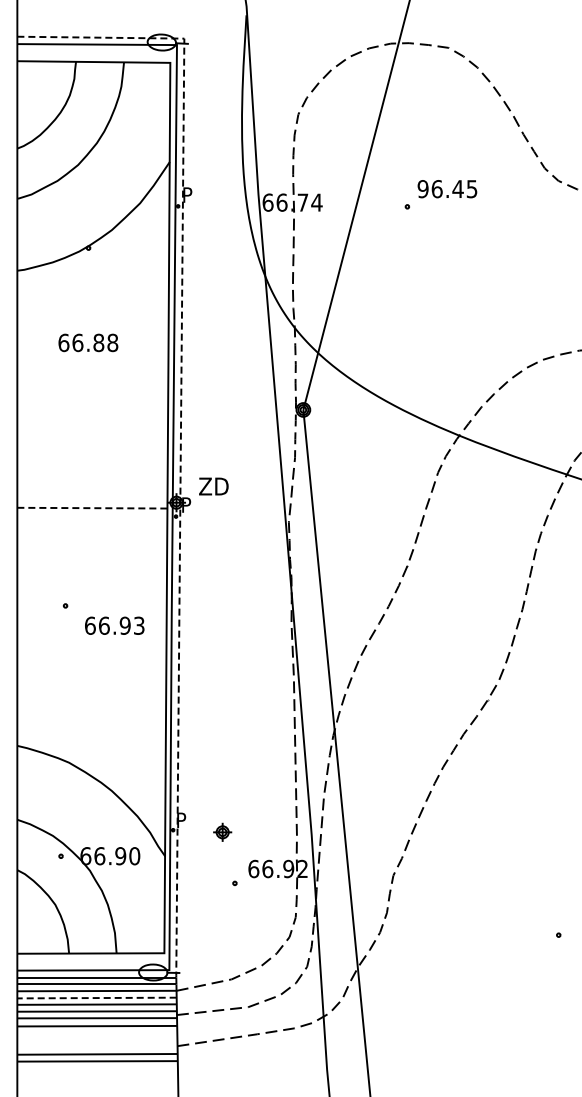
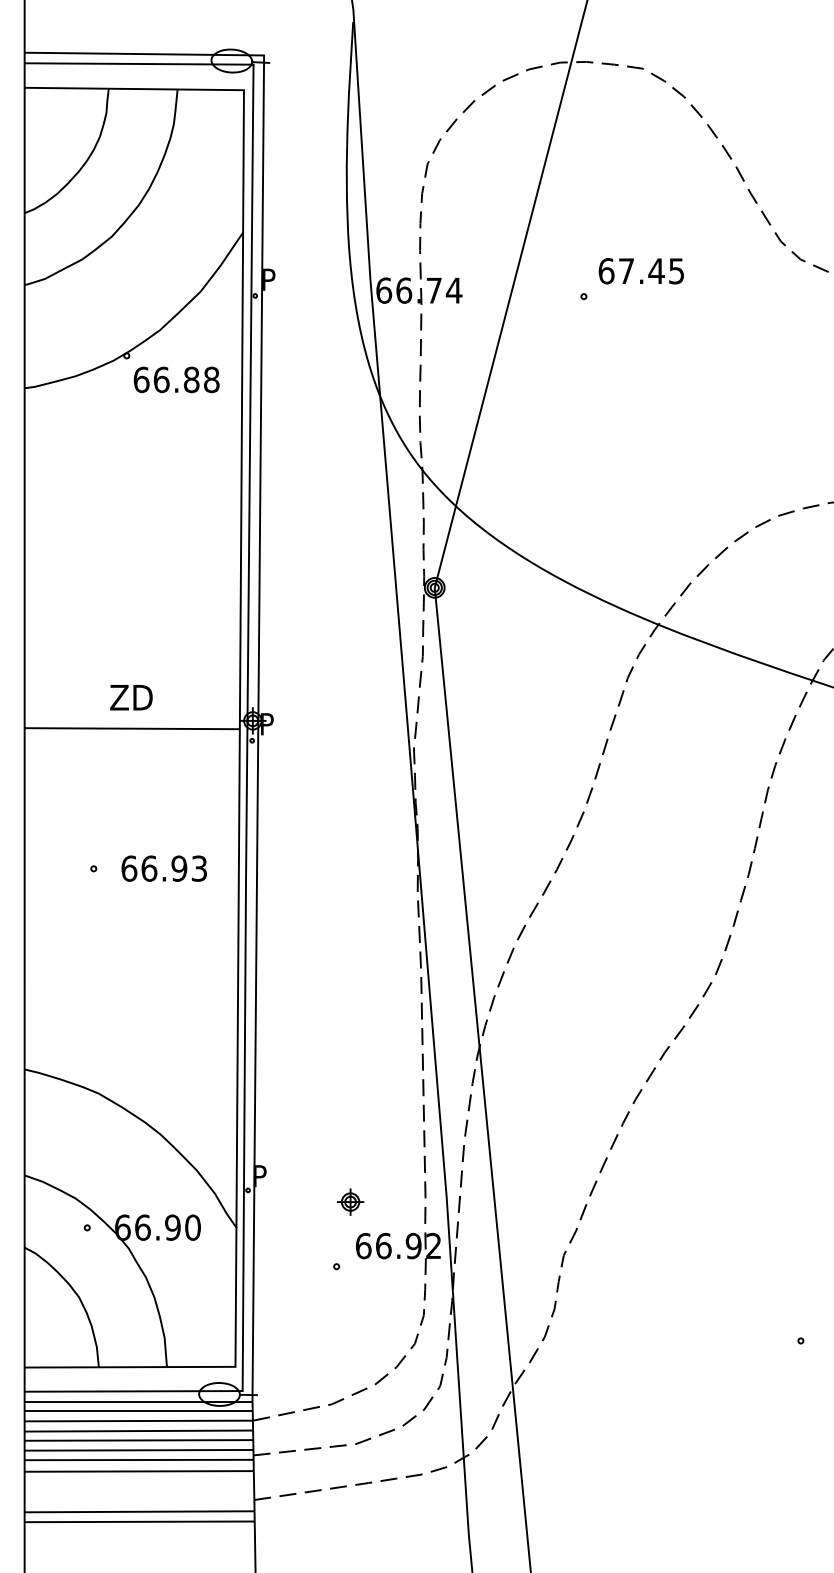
text: (429, 189) -> (615, 271), 96.45 -> 67.45
text: (88, 342) -> (176, 379), moved
line: (181, 423) -> (259, 607), dashed -> solid
text: (213, 486) -> (130, 697), moved
line: (92, 508) -> (132, 729), dashed -> solid
text: (114, 625) -> (163, 868), moved
part: (222, 831) -> (350, 1200), moved
line: (97, 998) -> (139, 1431), dashed -> solid

